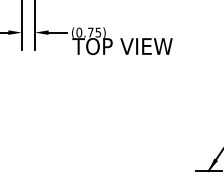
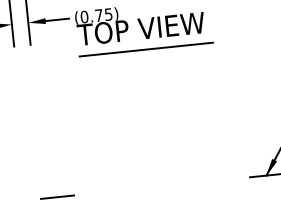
line: (124, 63) -> (145, 50), added
line: (43, 171) -> (57, 197), added

